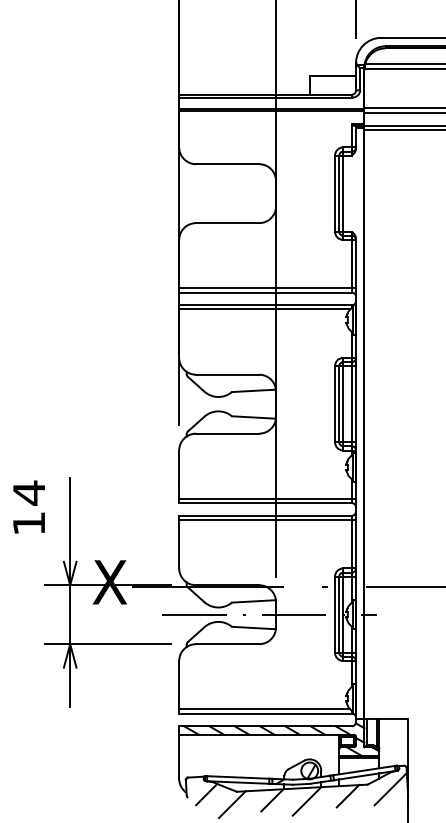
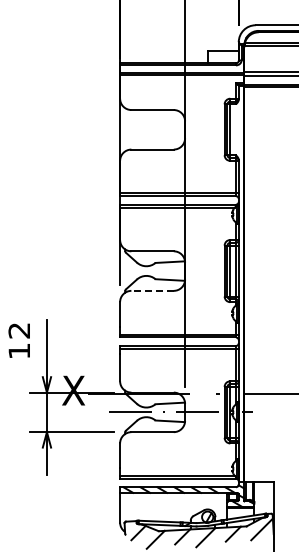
line: (227, 433) -> (152, 290), solid -> dashed
text: (27, 492) -> (18, 330), 14 -> 12

